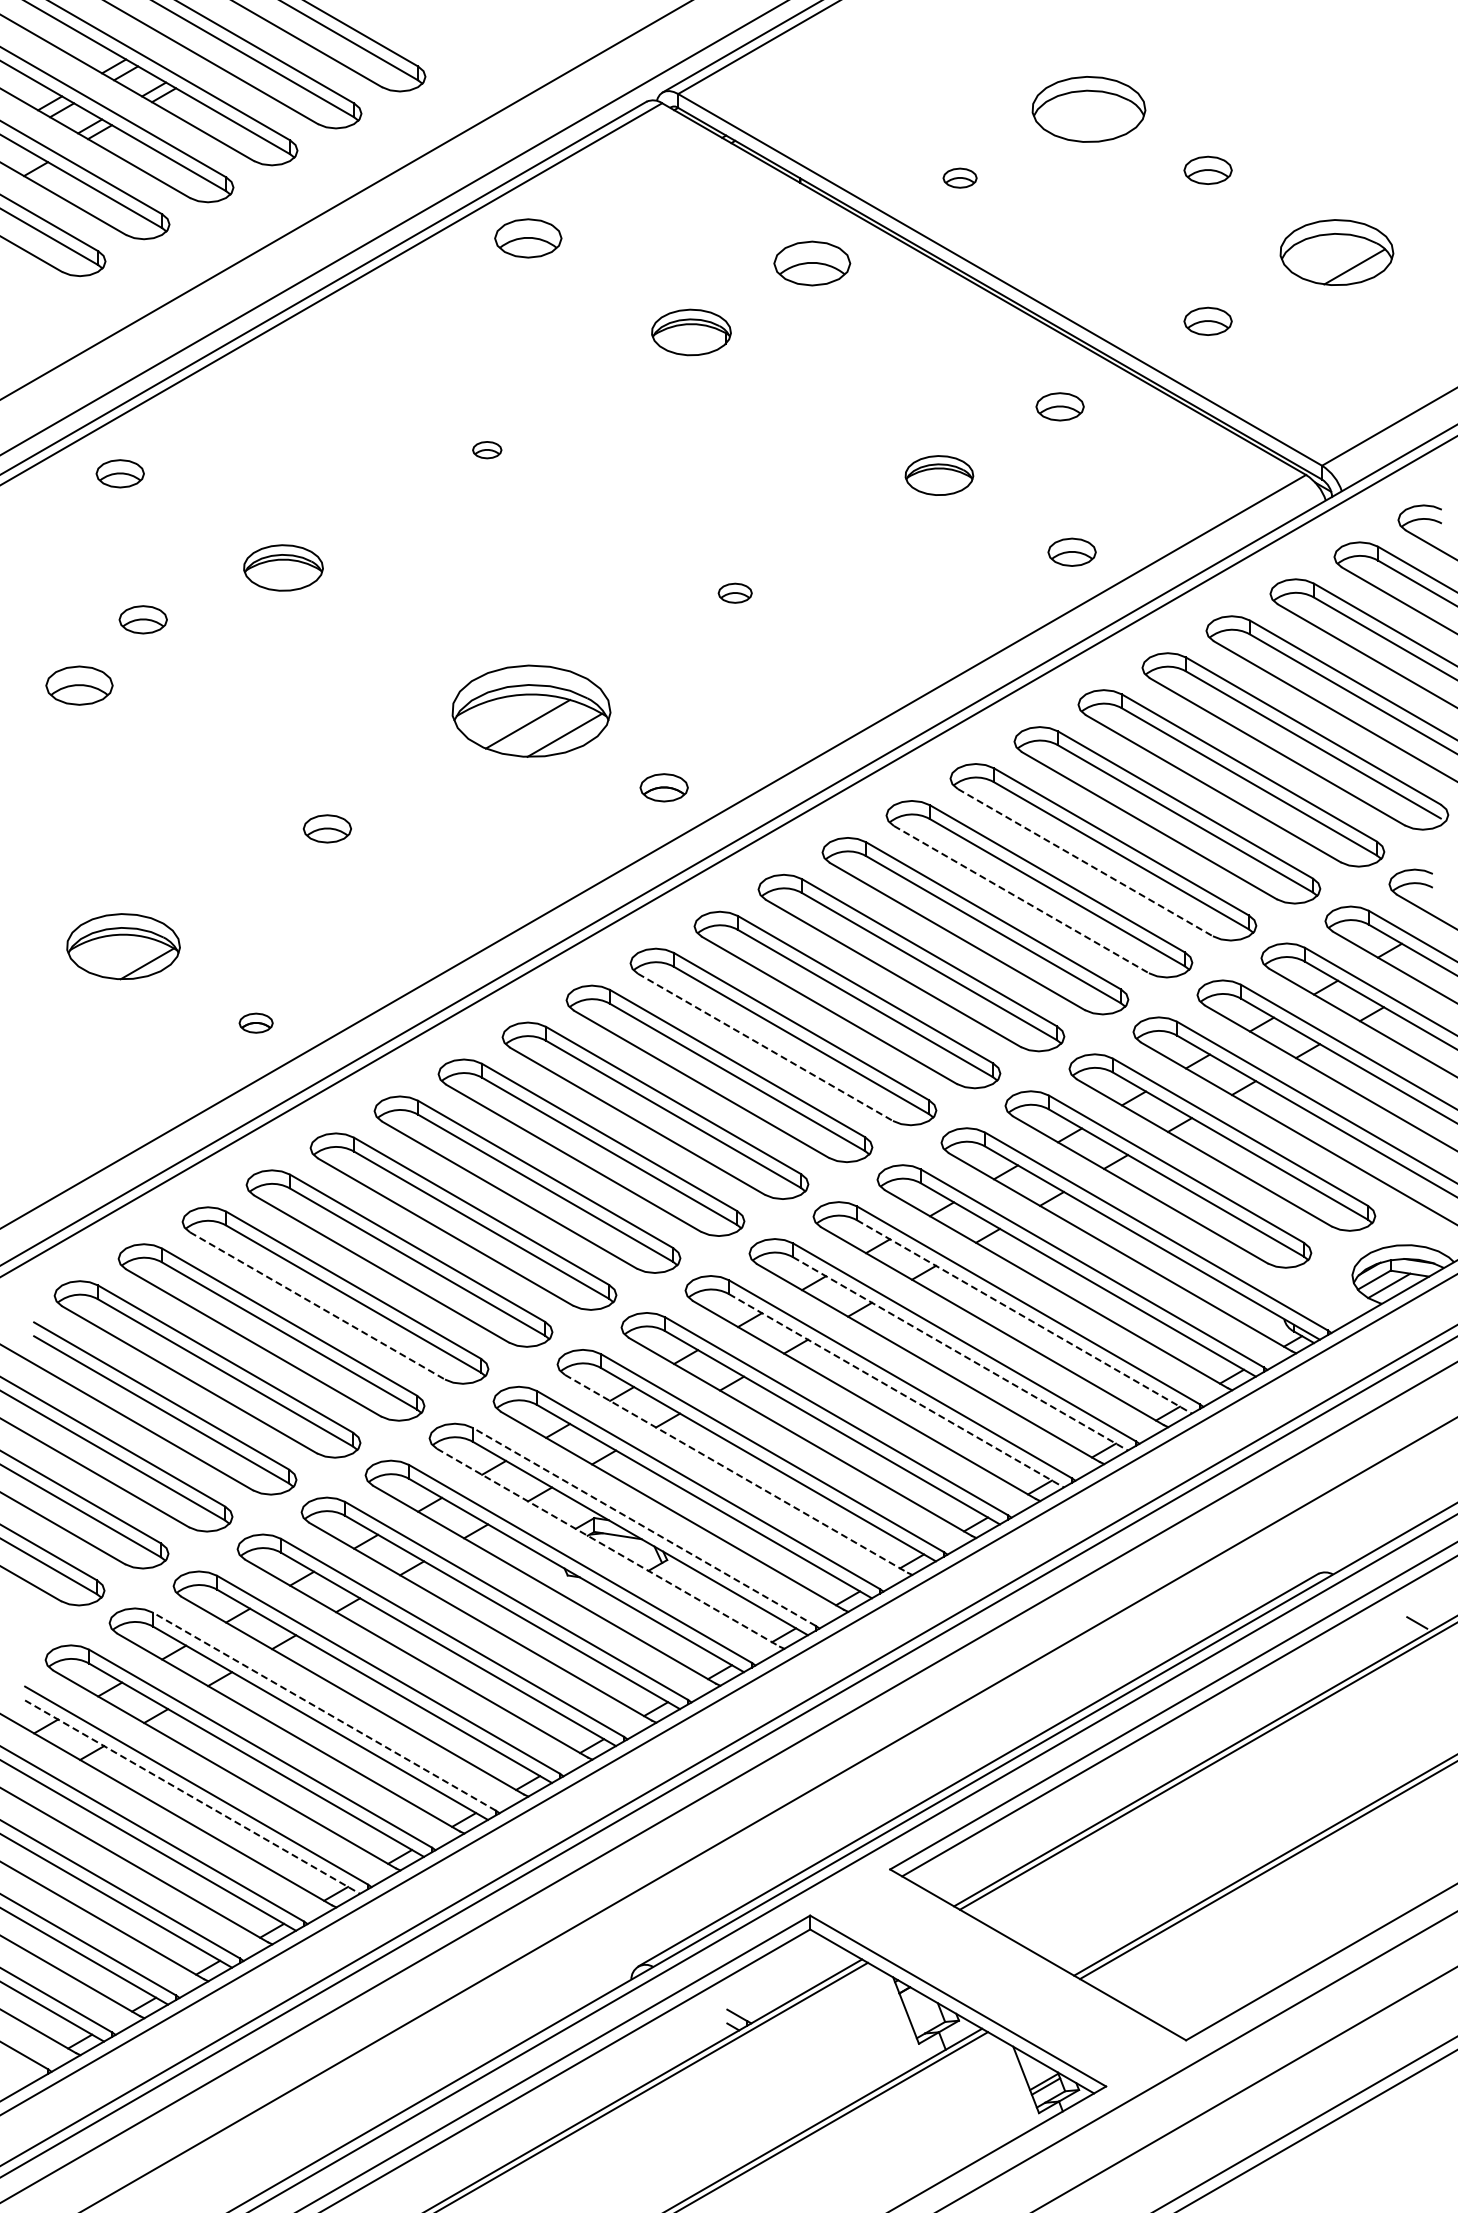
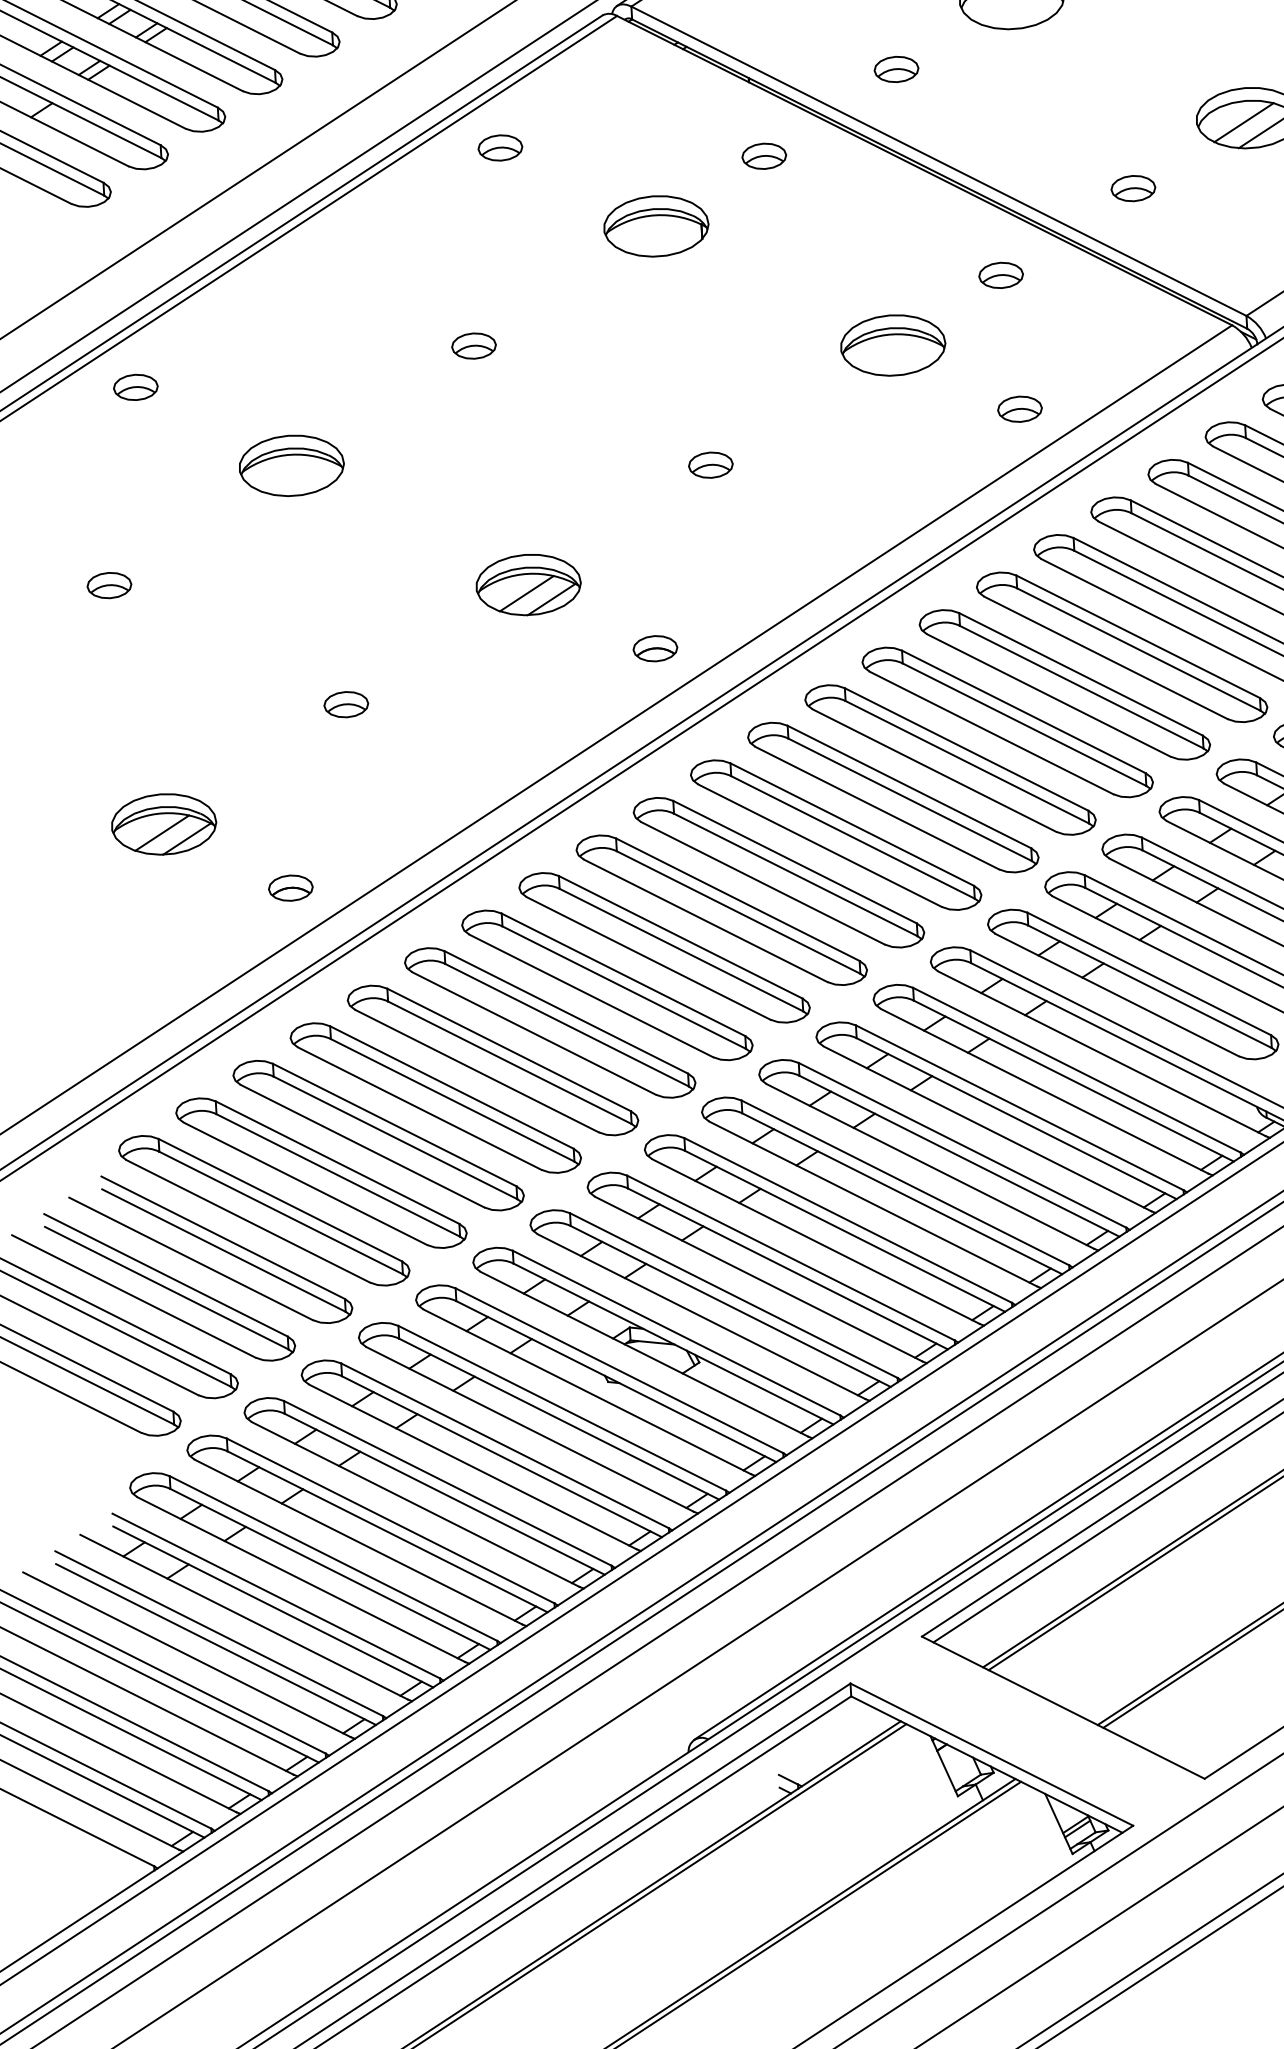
part: (1207, 169) -> (1124, 48), removed
part: (959, 177) -> (895, 68), size x1.43
part: (527, 237) -> (499, 147), size x0.71
line: (1331, 257) -> (1244, 122), added
part: (811, 263) -> (763, 156), size x0.62
part: (691, 332) -> (656, 226), size x1.43
part: (486, 449) -> (473, 345), size x1.67
part: (939, 475) -> (893, 345), size x1.67
part: (283, 567) -> (291, 465), size x1.43
part: (734, 592) -> (710, 464), size x1.43
part: (142, 619) -> (164, 520), removed
part: (79, 685) -> (109, 585), size x0.71
part: (531, 710) -> (528, 584), size x0.71
line: (1085, 862) -> (1048, 695), dashed -> solid
line: (1021, 899) -> (991, 732), dashed -> solid
line: (120, 955) -> (161, 832), added
part: (255, 1022) -> (290, 887), size x1.43
line: (765, 1047) -> (762, 883), dashed -> solid
line: (317, 1306) -> (362, 1146), dashed -> solid
line: (1024, 1317) -> (1016, 1119), dashed -> solid
line: (960, 1354) -> (959, 1156), dashed -> solid
line: (896, 1391) -> (902, 1194), dashed -> solid
line: (736, 1473) -> (758, 1278), dashed -> solid
line: (644, 1527) -> (676, 1333), dashed -> solid
line: (608, 1547) -> (644, 1354), dashed -> solid
line: (324, 1711) -> (390, 1520), dashed -> solid
line: (193, 1797) -> (274, 1607), dashed -> solid

